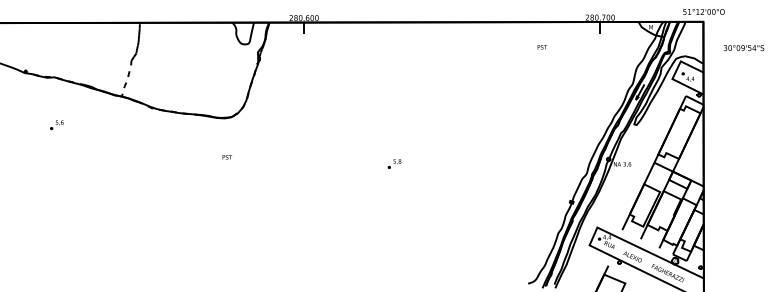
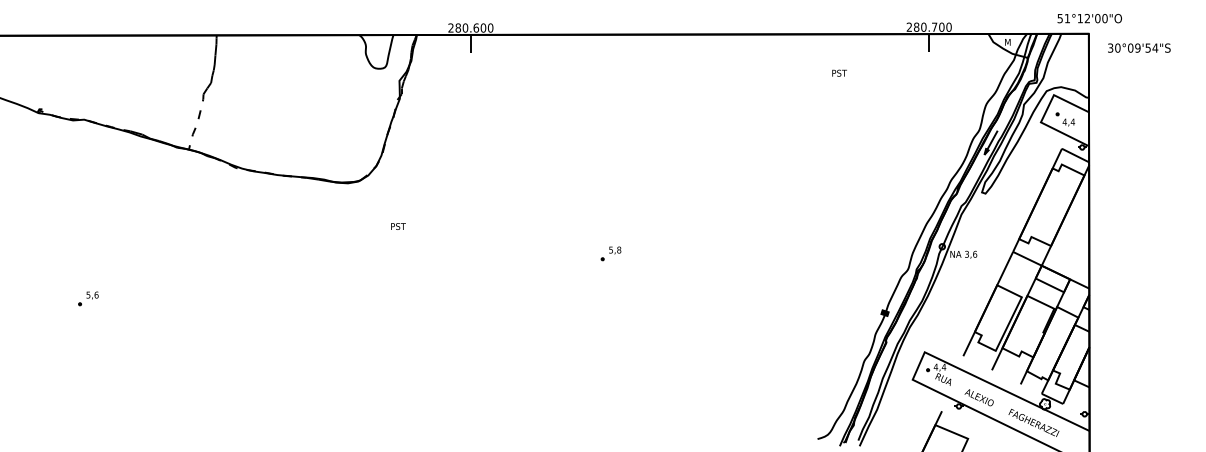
text: (743, 48) -> (1138, 48), moved
part: (56, 125) -> (87, 299), moved
text: (226, 157) -> (397, 226), moved

